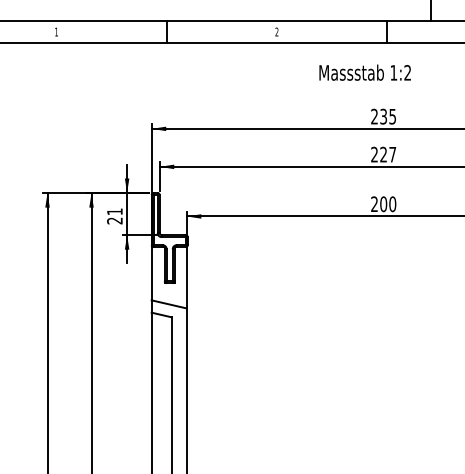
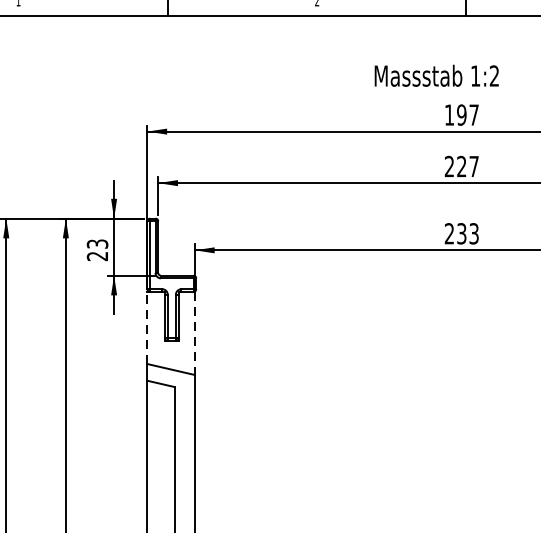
text: (364, 72) -> (435, 75), moved
text: (383, 116) -> (461, 114), 235 -> 197
text: (388, 204) -> (468, 234), 200 -> 233
text: (114, 211) -> (97, 243), 21 -> 23
line: (151, 273) -> (147, 327), solid -> dashed
line: (186, 277) -> (194, 333), solid -> dashed

